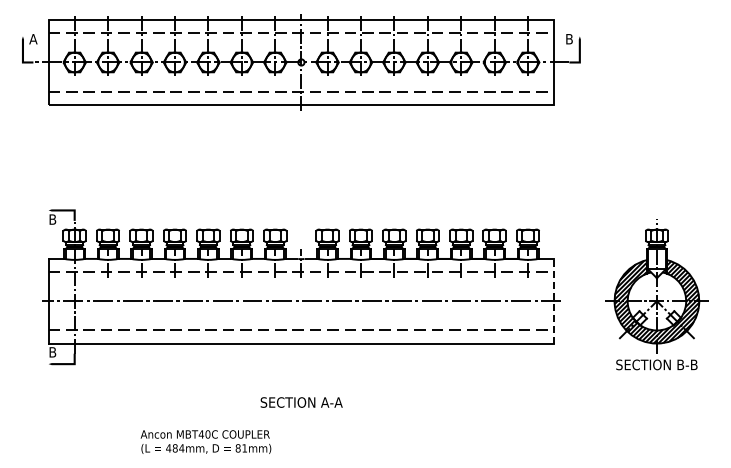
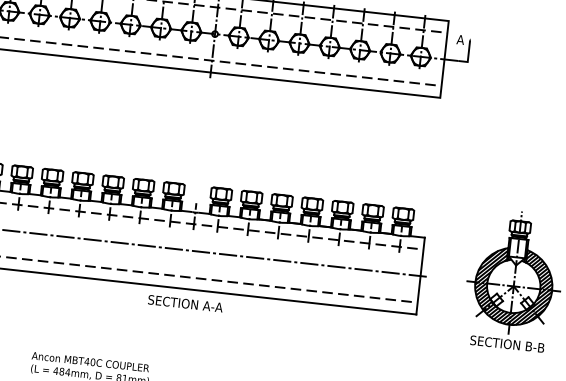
text: (569, 39) -> (460, 40), B -> A
line: (554, 300) -> (420, 275), dashed -> solid
text: (301, 402) -> (185, 303), moved

